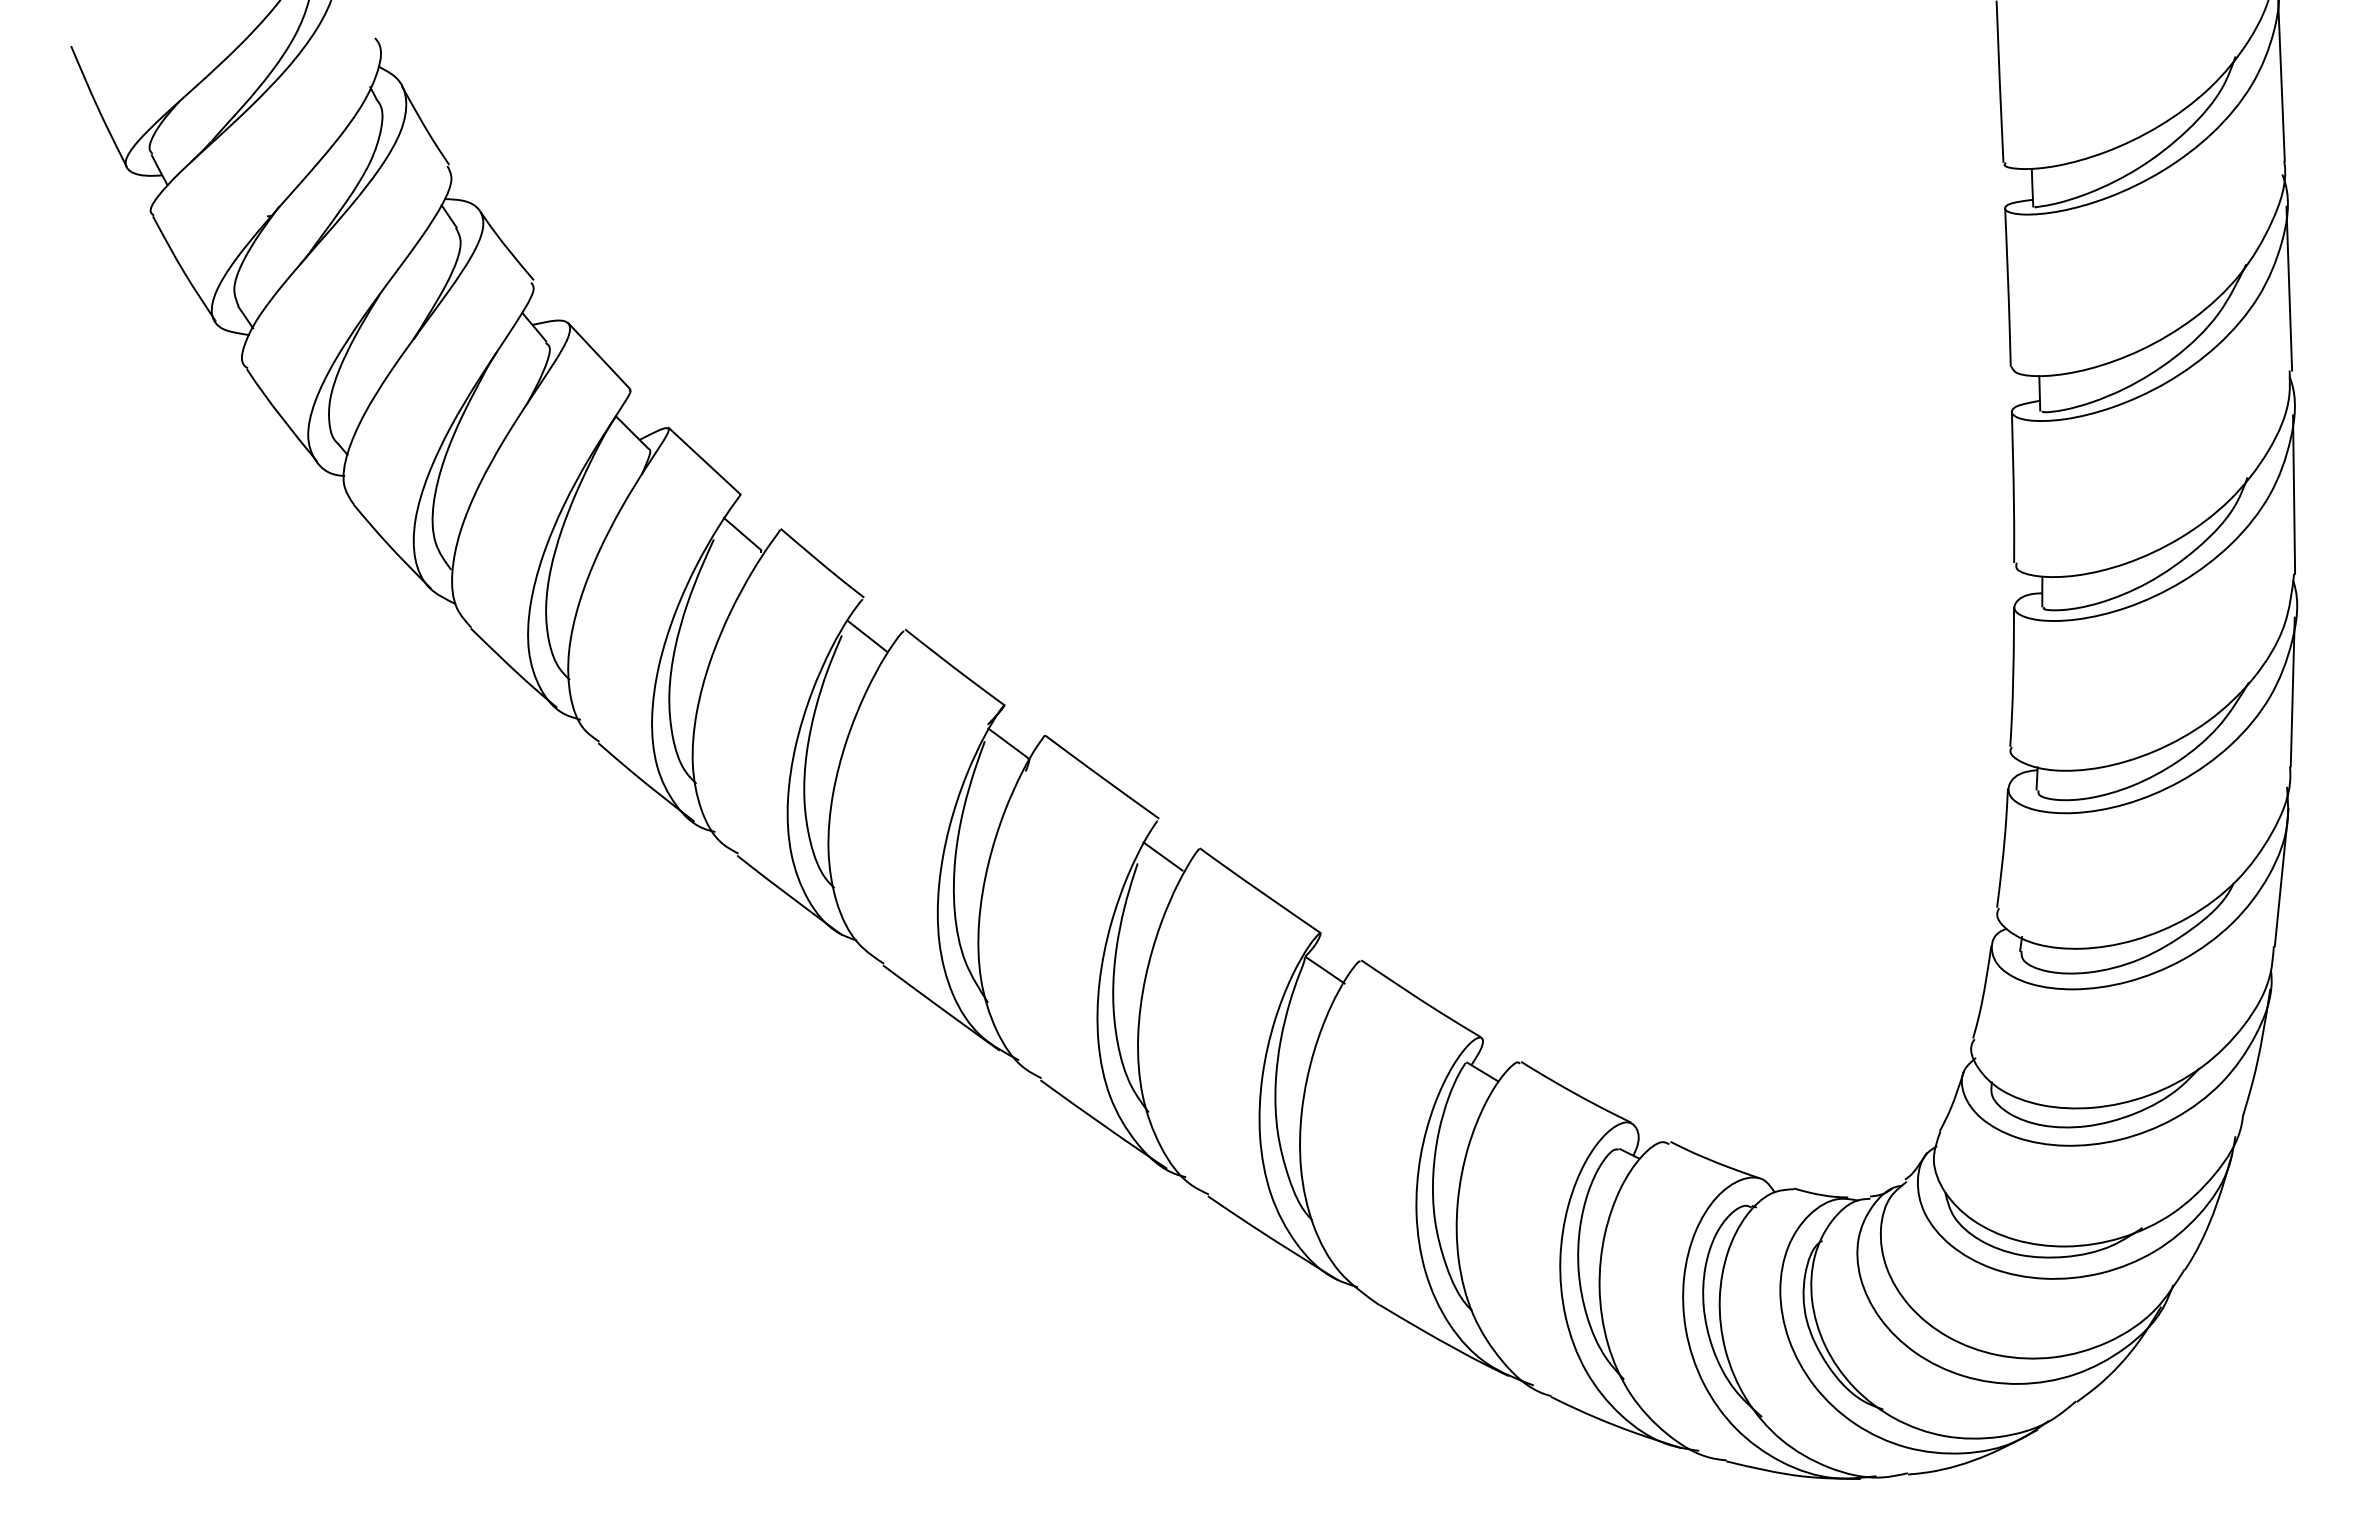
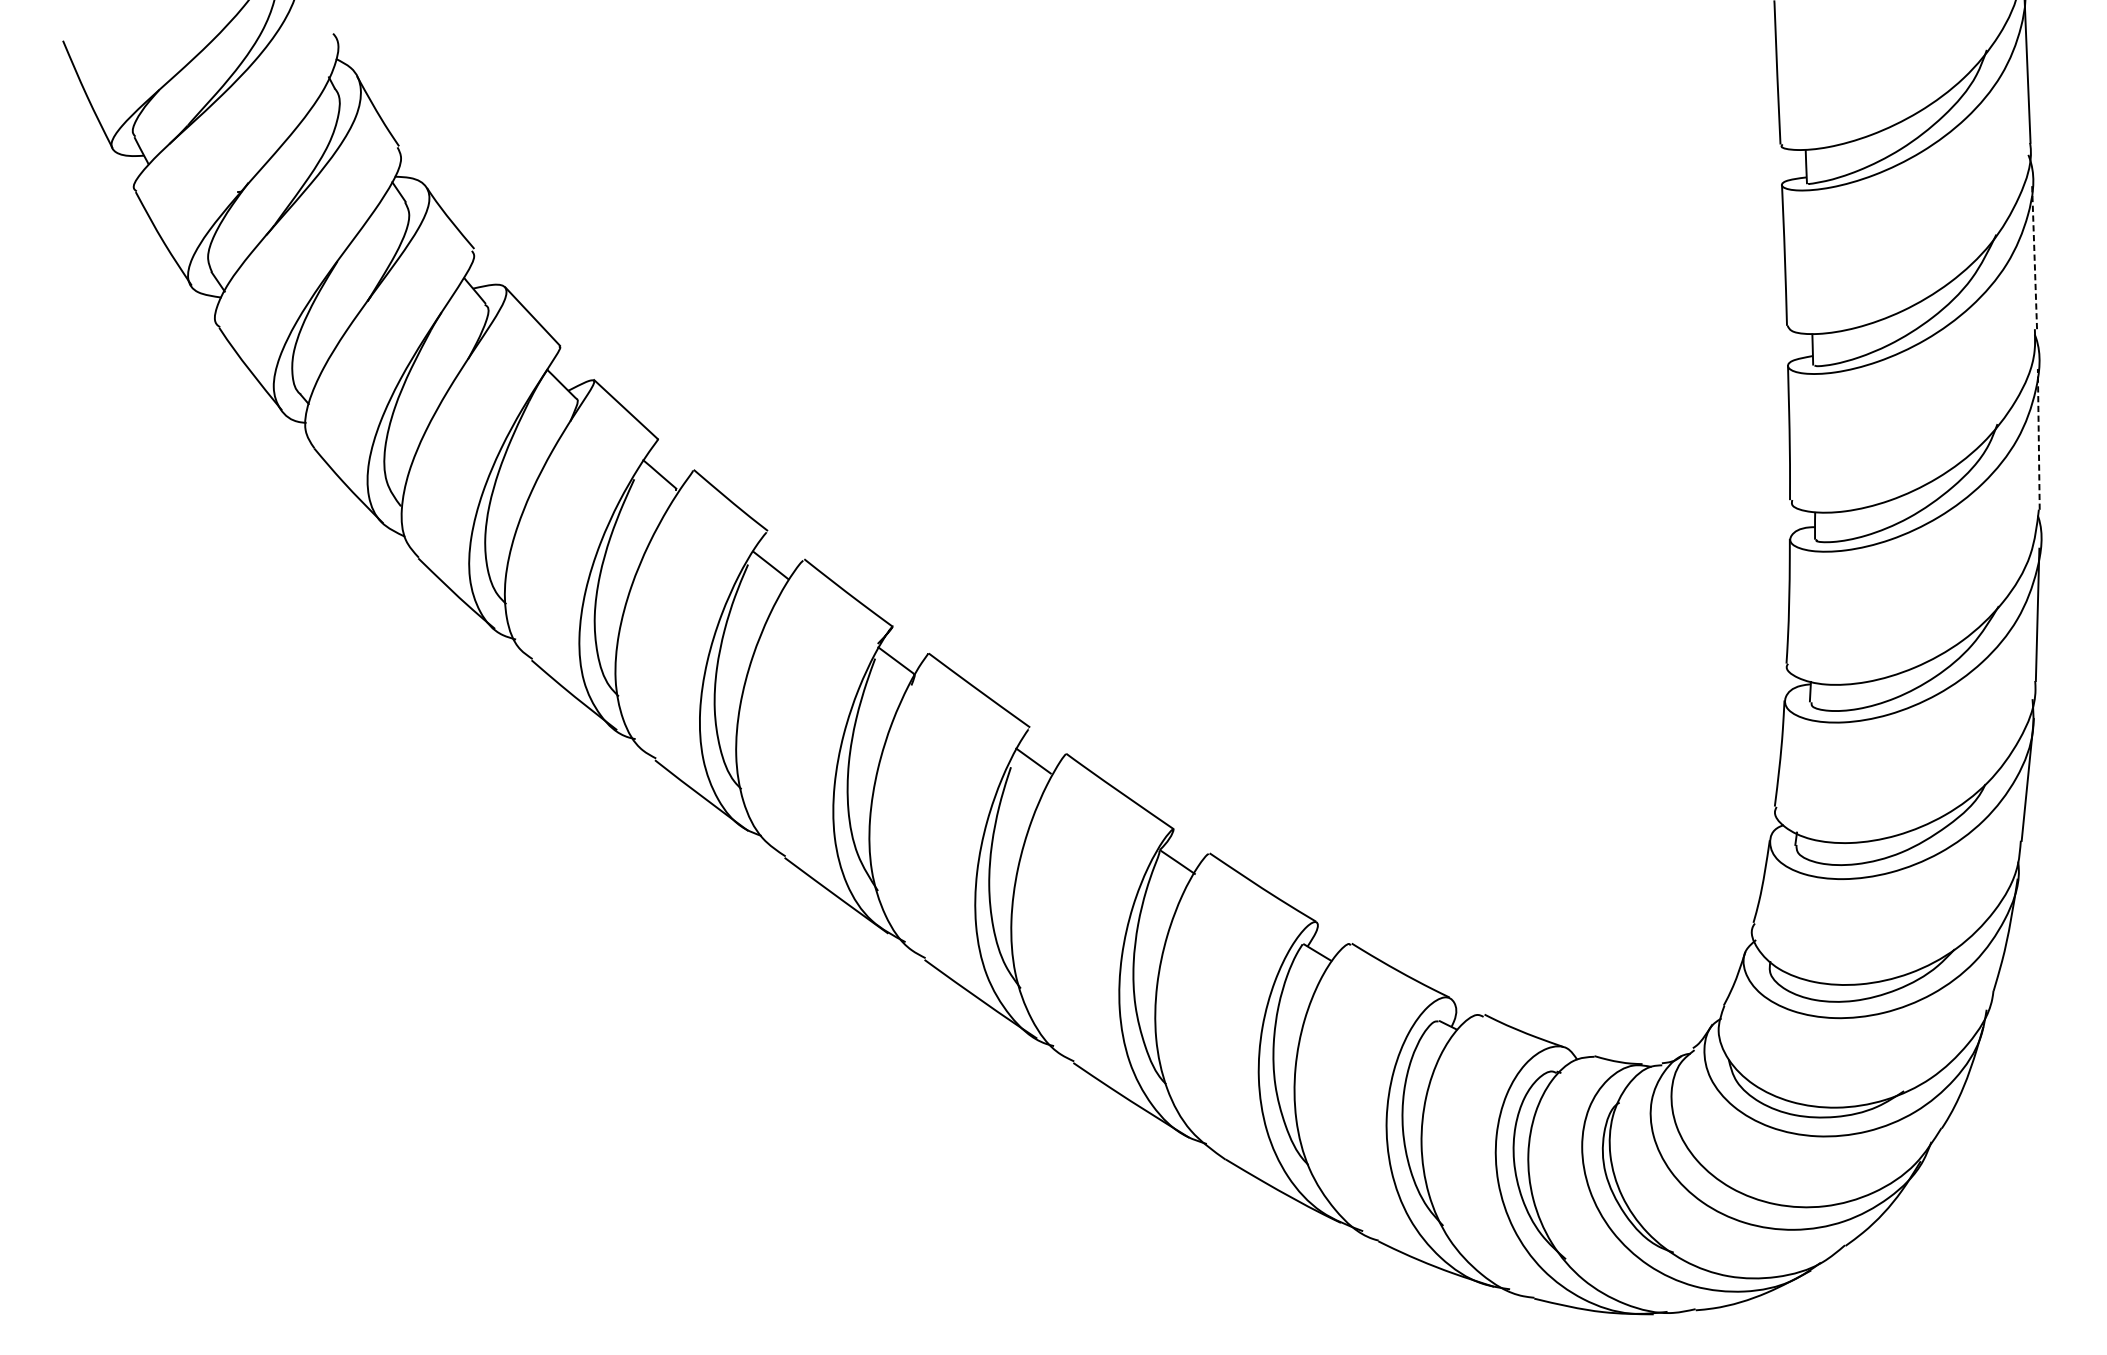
line: (2289, 288) -> (2034, 256), solid -> dashed
line: (2294, 494) -> (2039, 439), solid -> dashed

